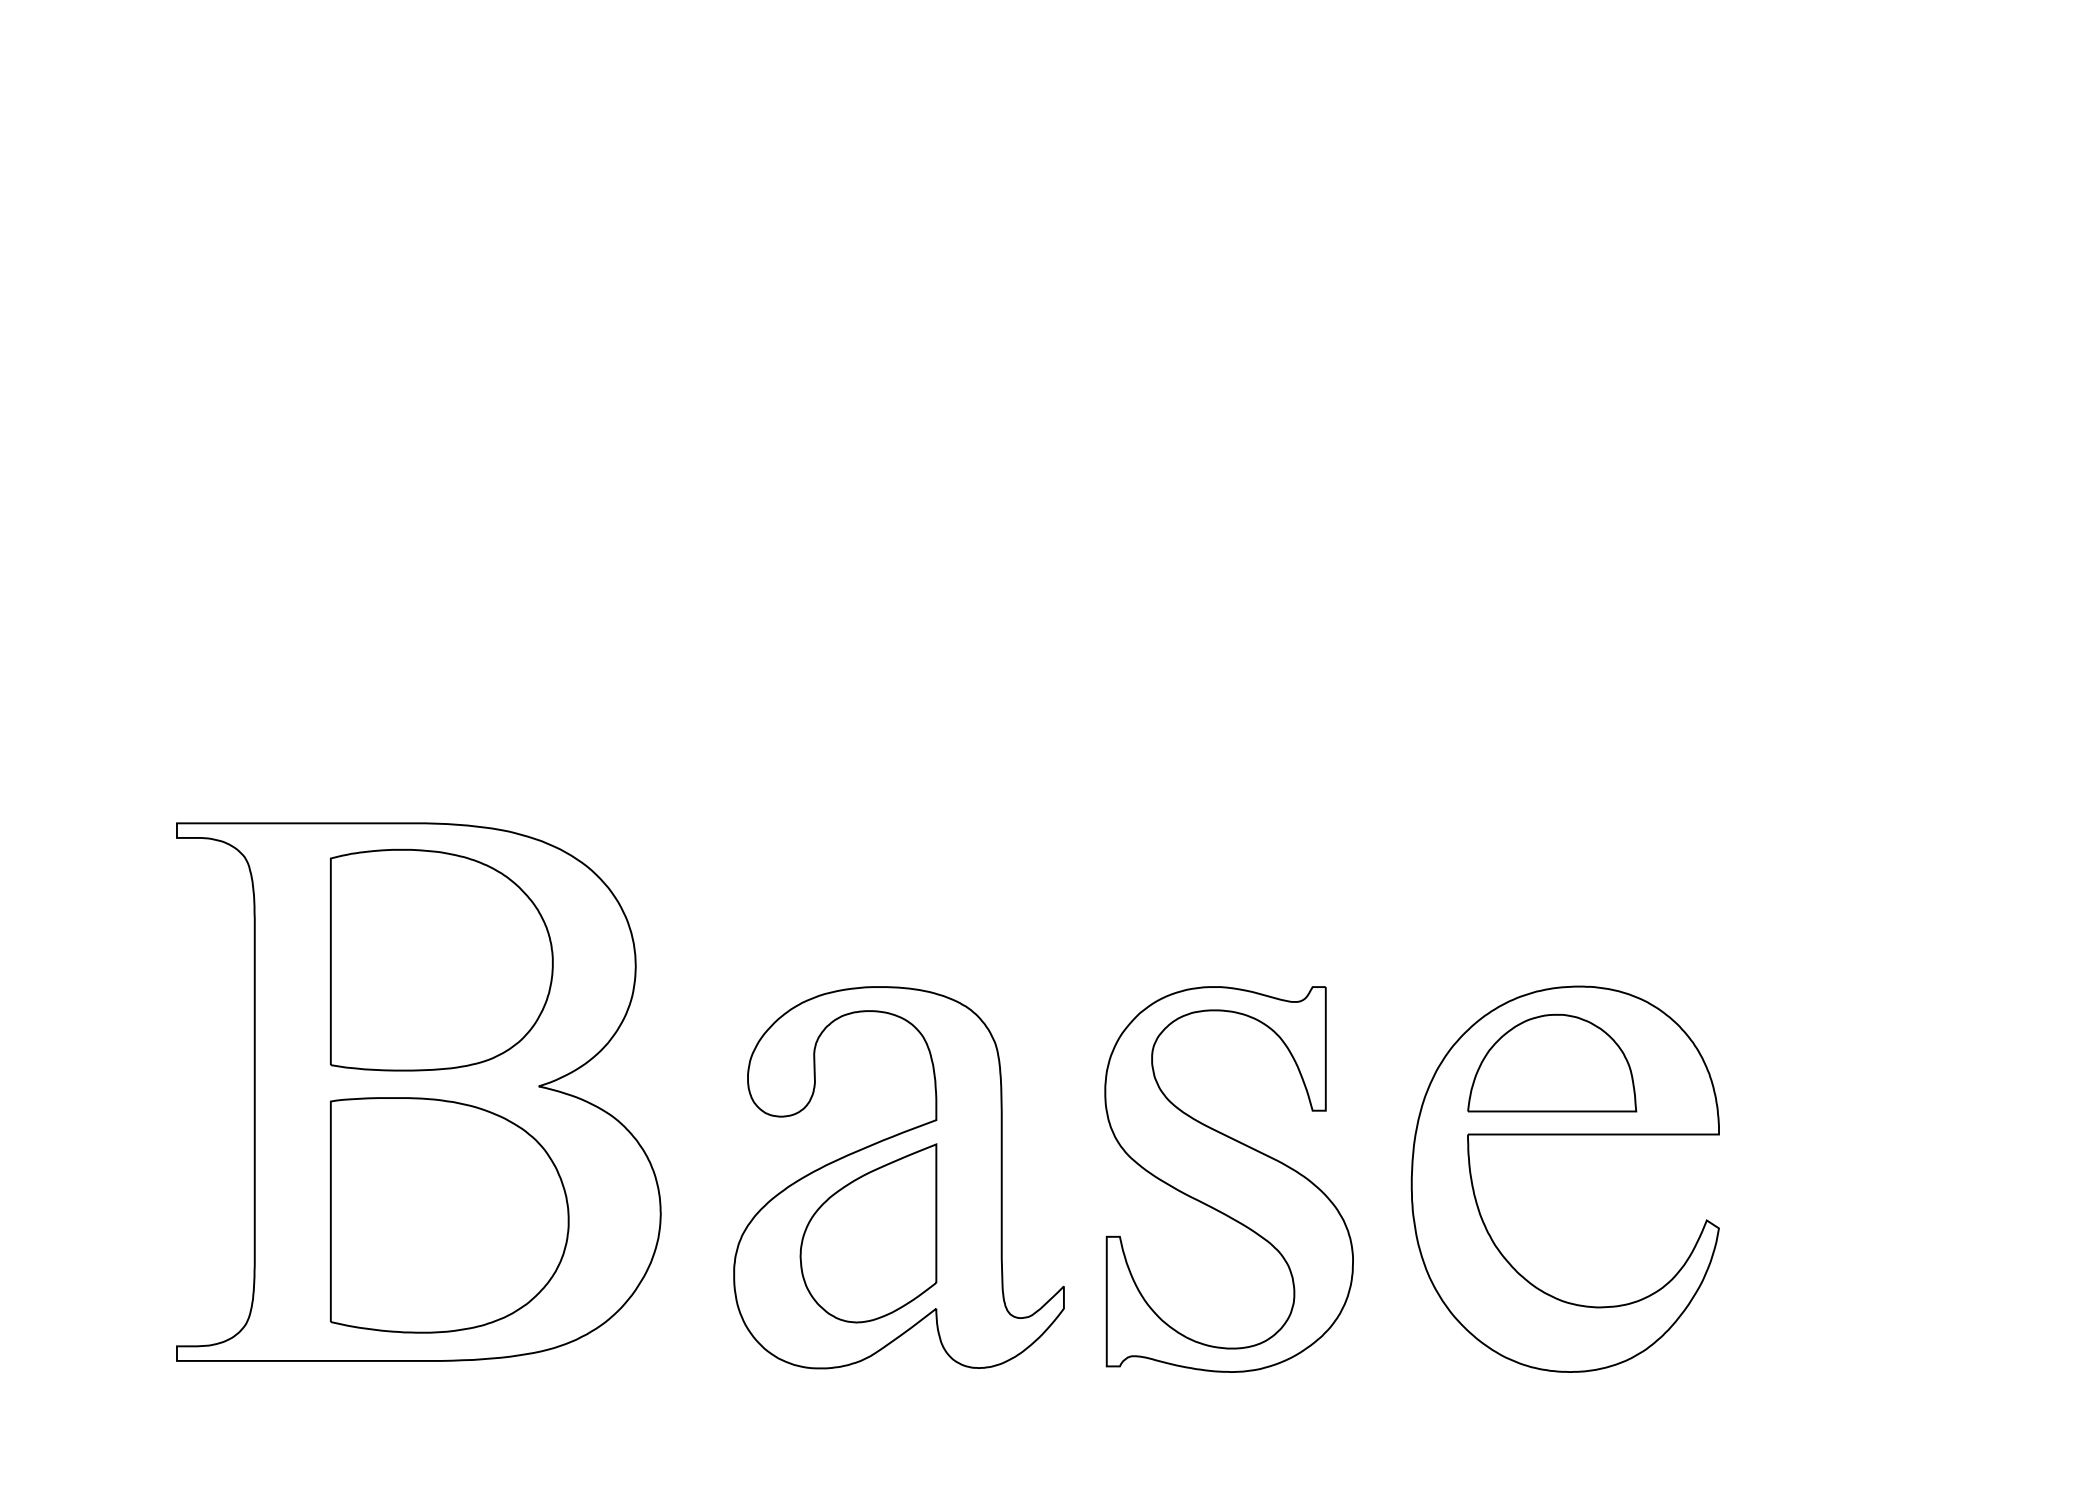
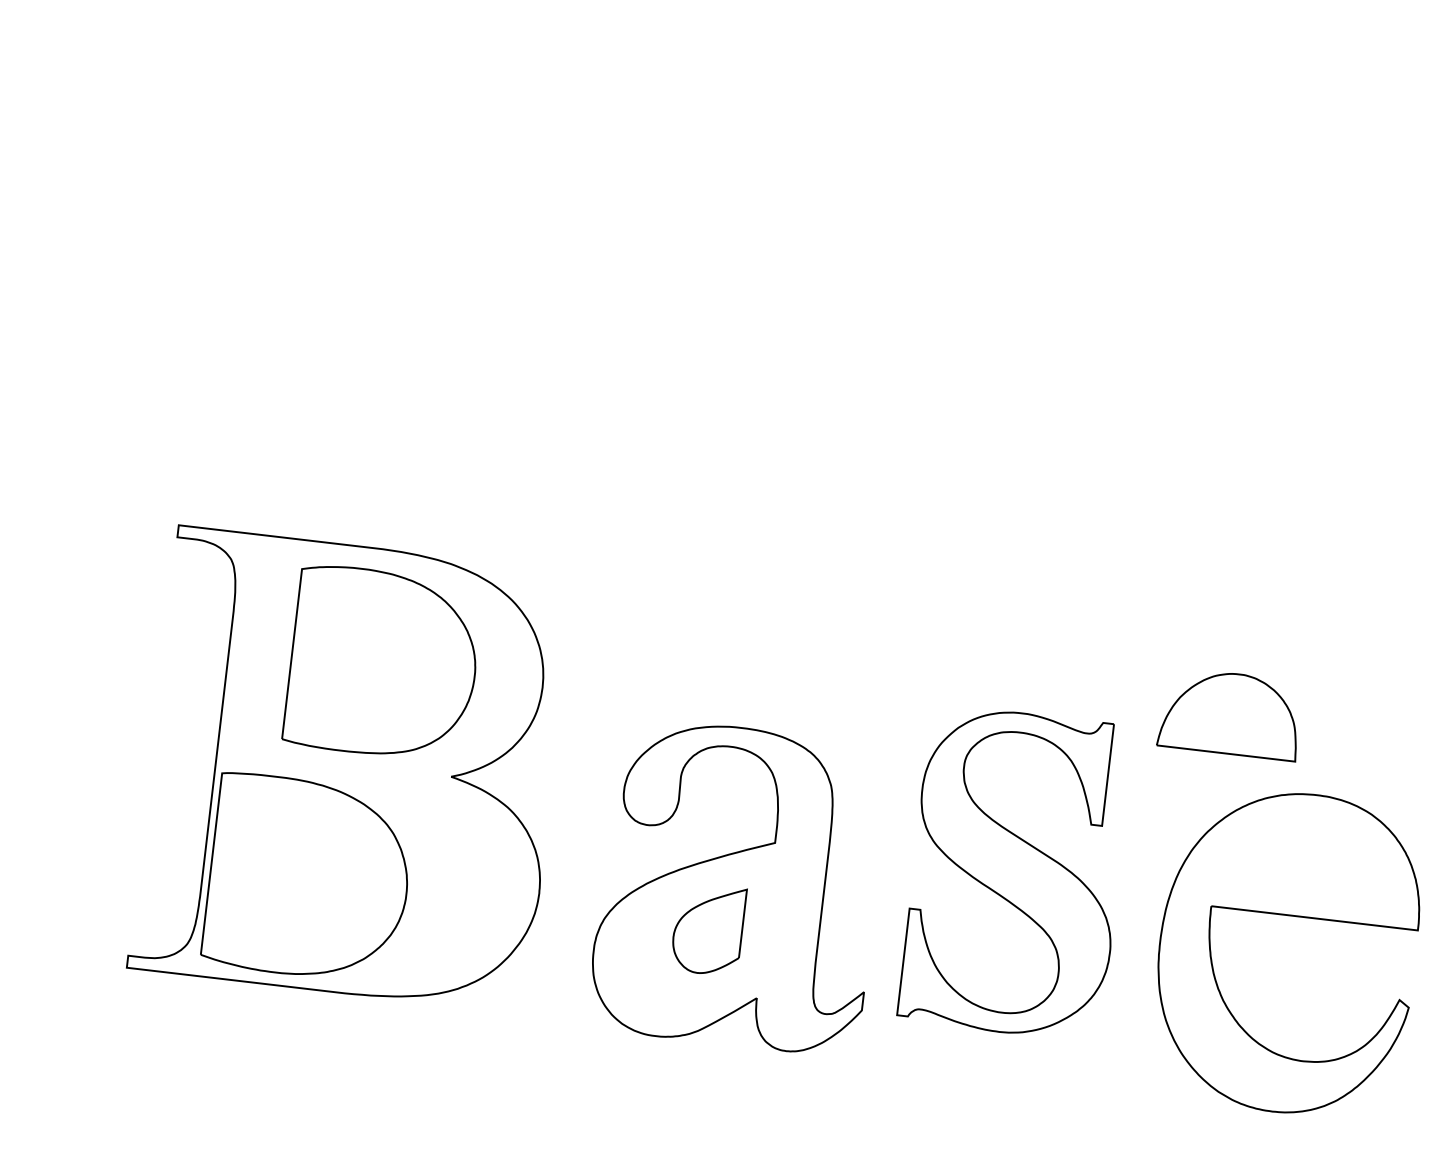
part: (1552, 1063) -> (1230, 714), moved
part: (1228, 1179) -> (1015, 873), moved
part: (449, 1215) -> (308, 878), moved
part: (868, 1233) -> (708, 929), size x0.6

